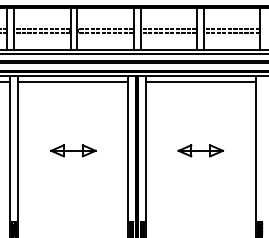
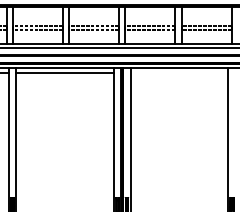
line: (201, 82) -> (179, 73), removed
part: (73, 150) -> (65, 134), removed
part: (200, 150) -> (178, 134), removed

